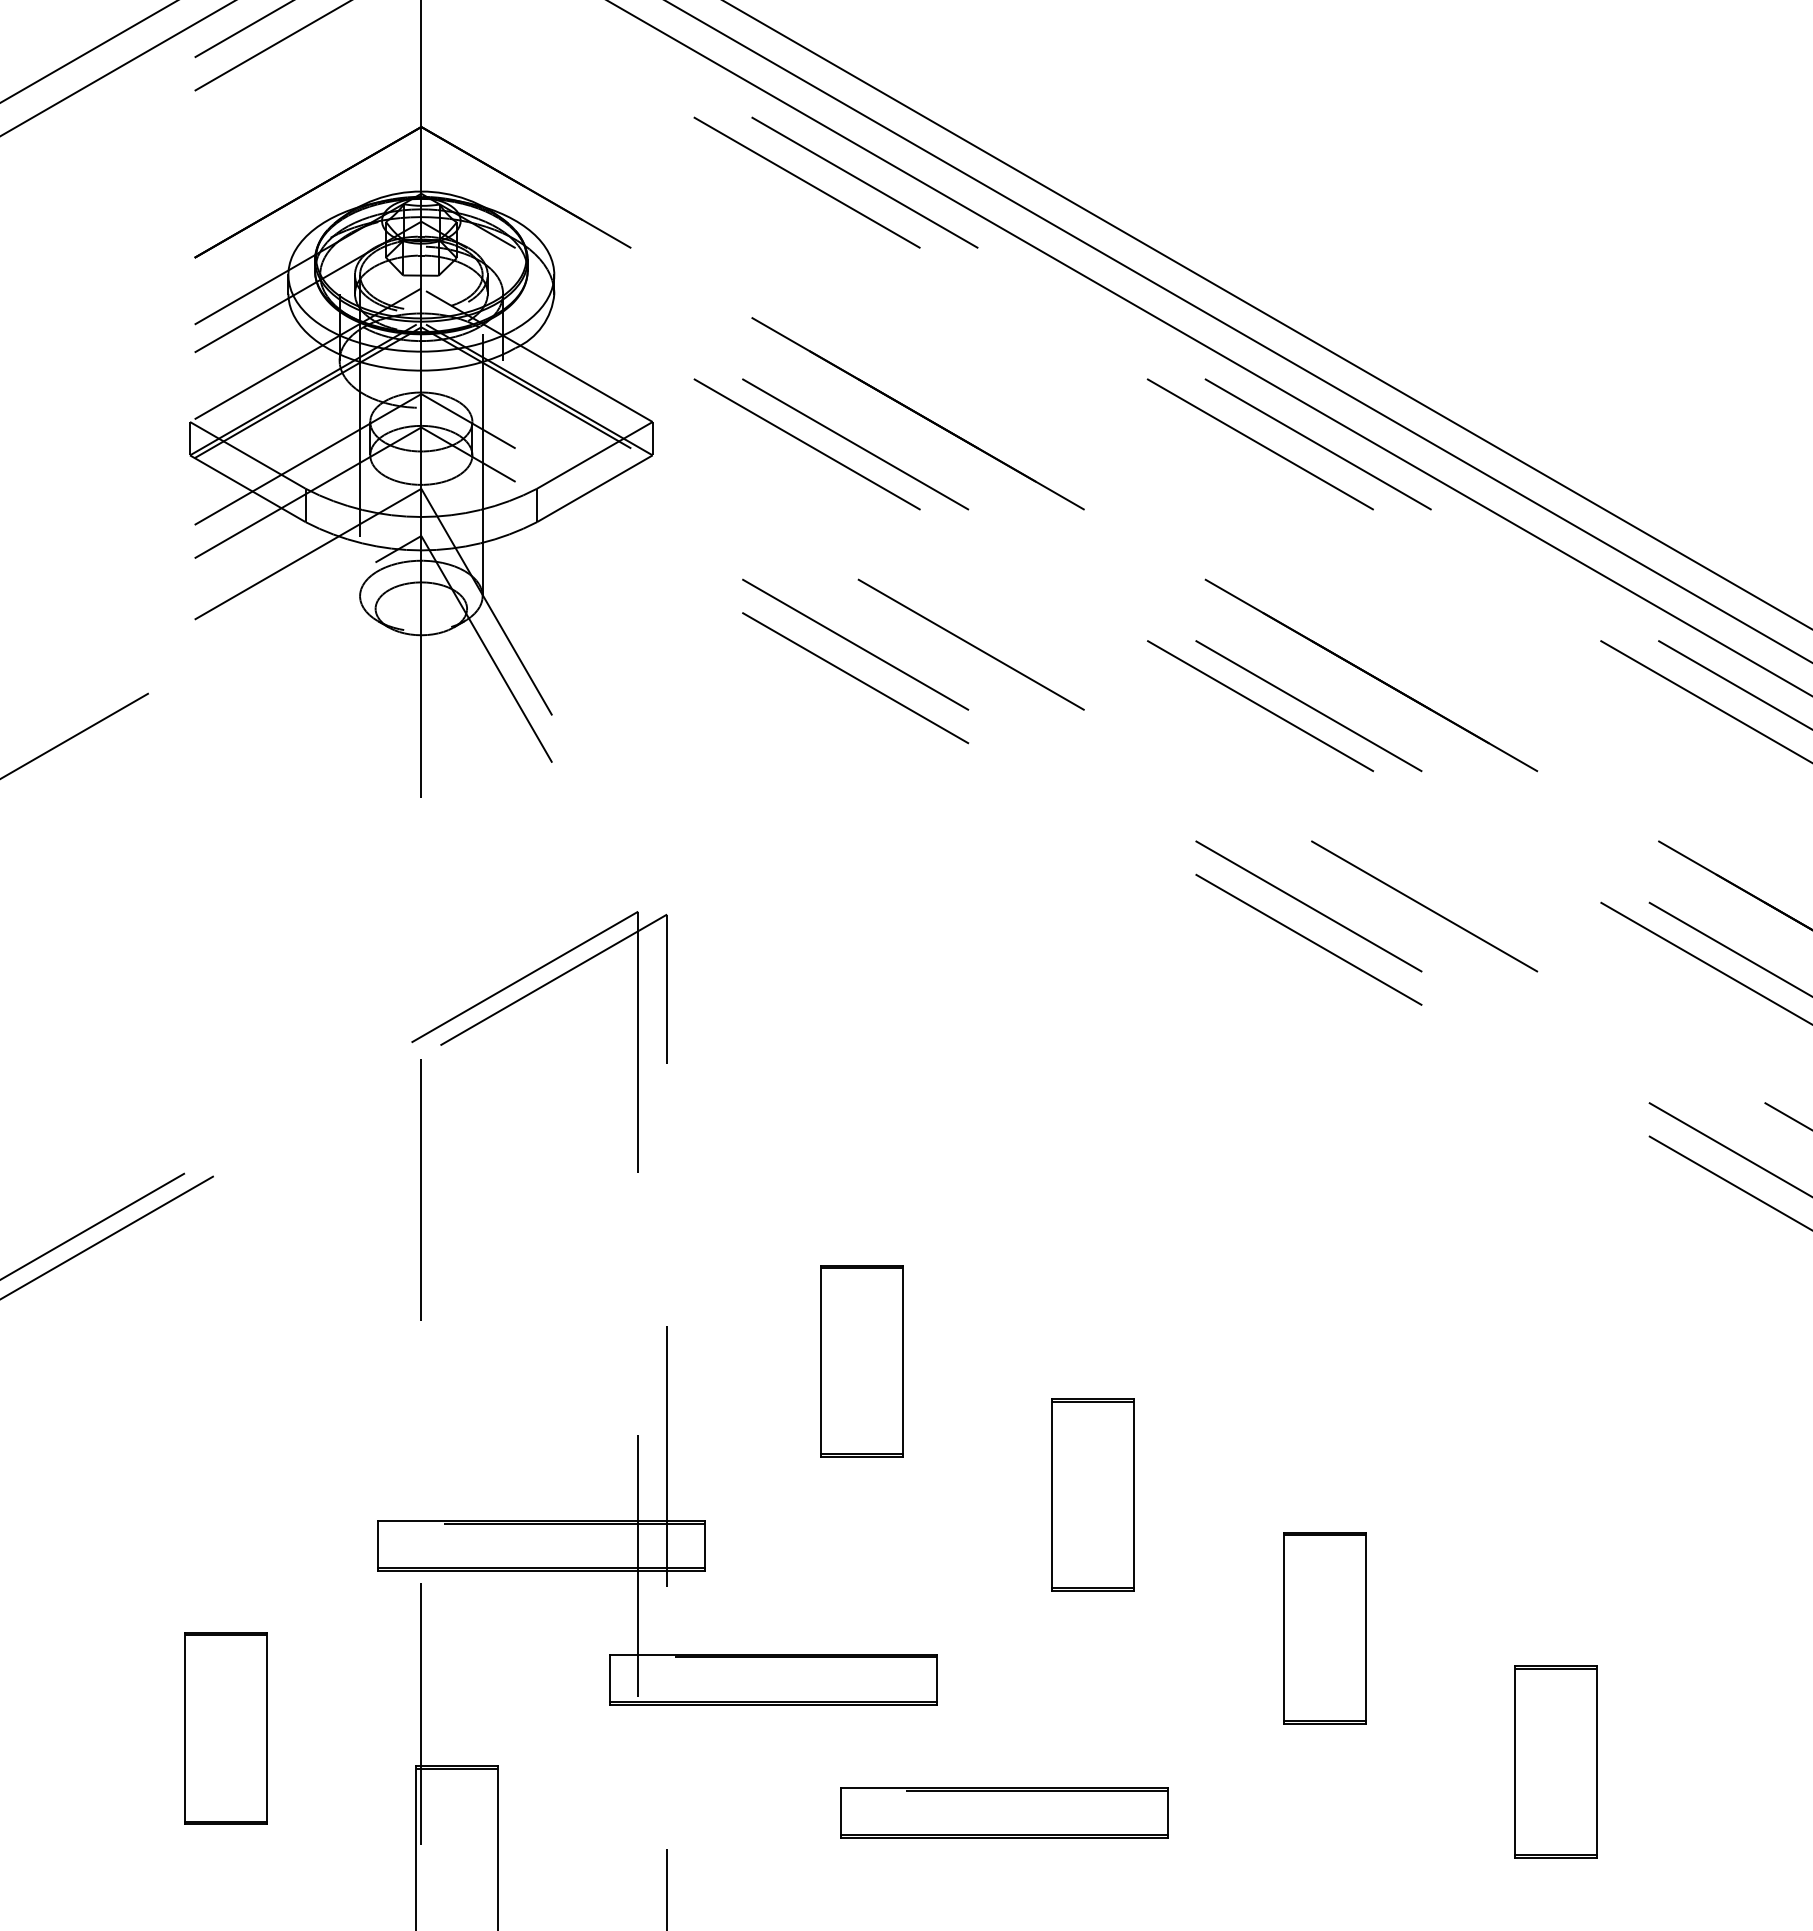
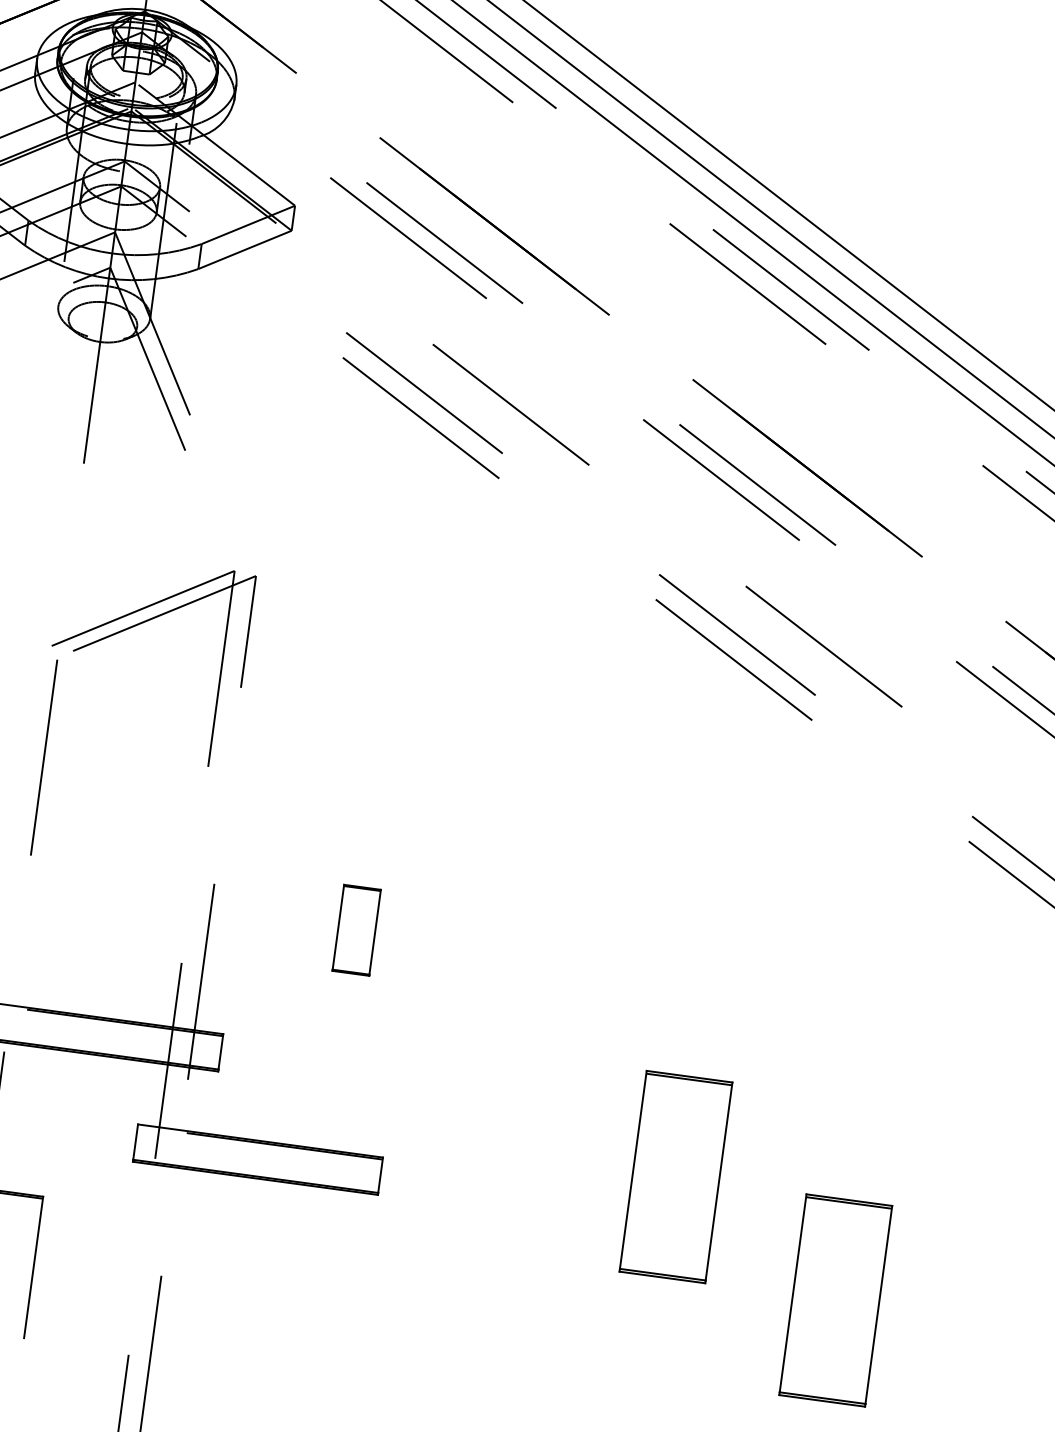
part: (861, 1361) -> (356, 930), size x0.6
part: (1092, 1494) -> (515, 1053), removed
part: (1324, 1628) -> (675, 1177), size x1.4
part: (1555, 1761) -> (835, 1300), size x1.4
part: (1004, 1812) -> (417, 1282), removed

